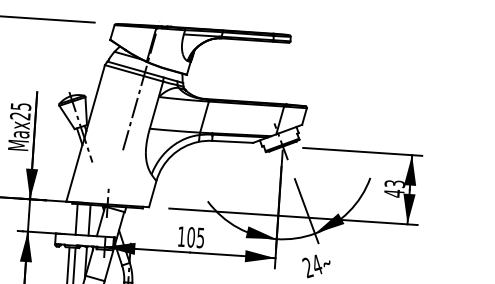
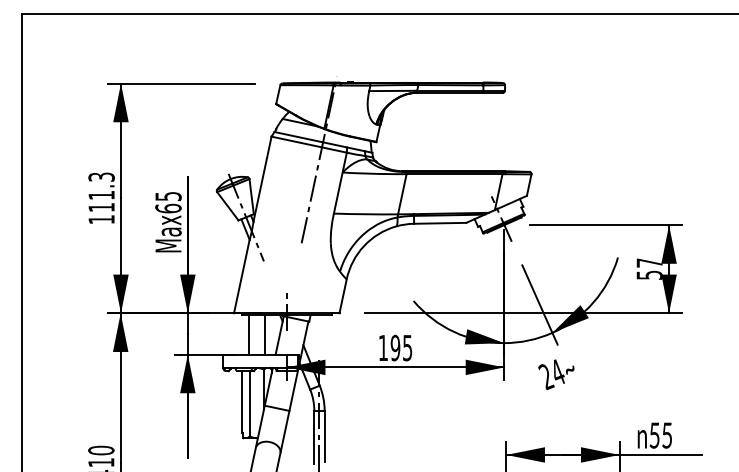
text: (20, 116) -> (168, 208), Max25 -> Max65
text: (394, 188) -> (649, 269), 43 -> 57
text: (191, 237) -> (395, 348), 105 -> 195

